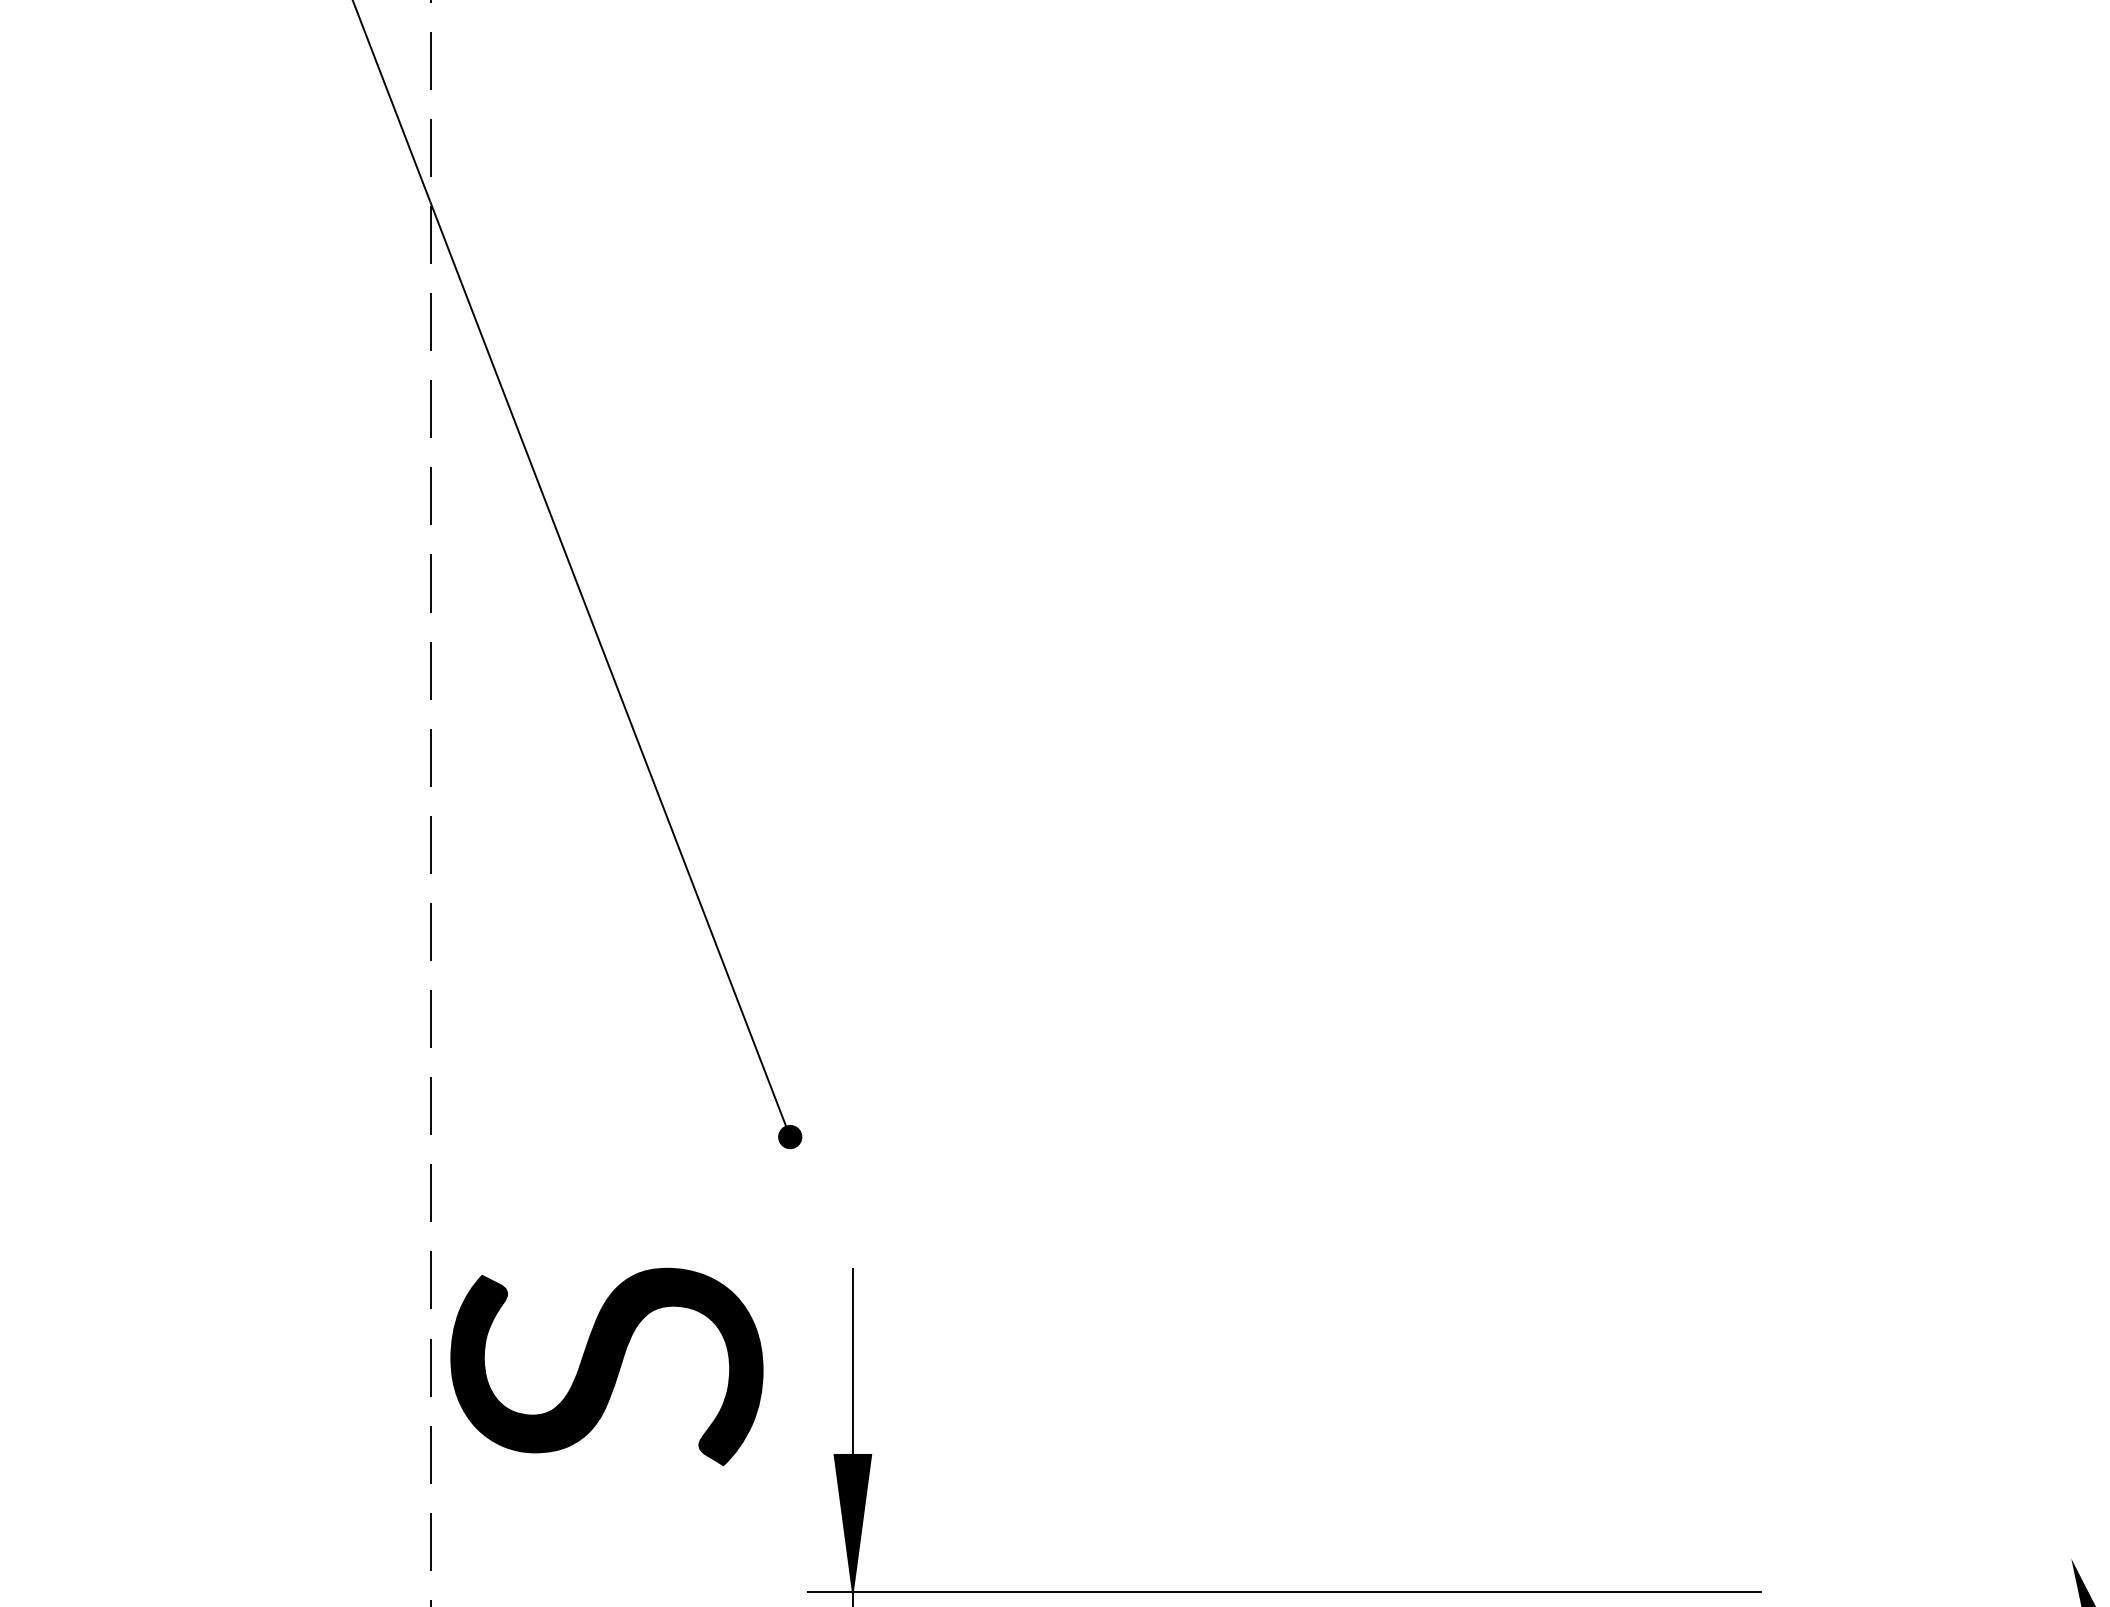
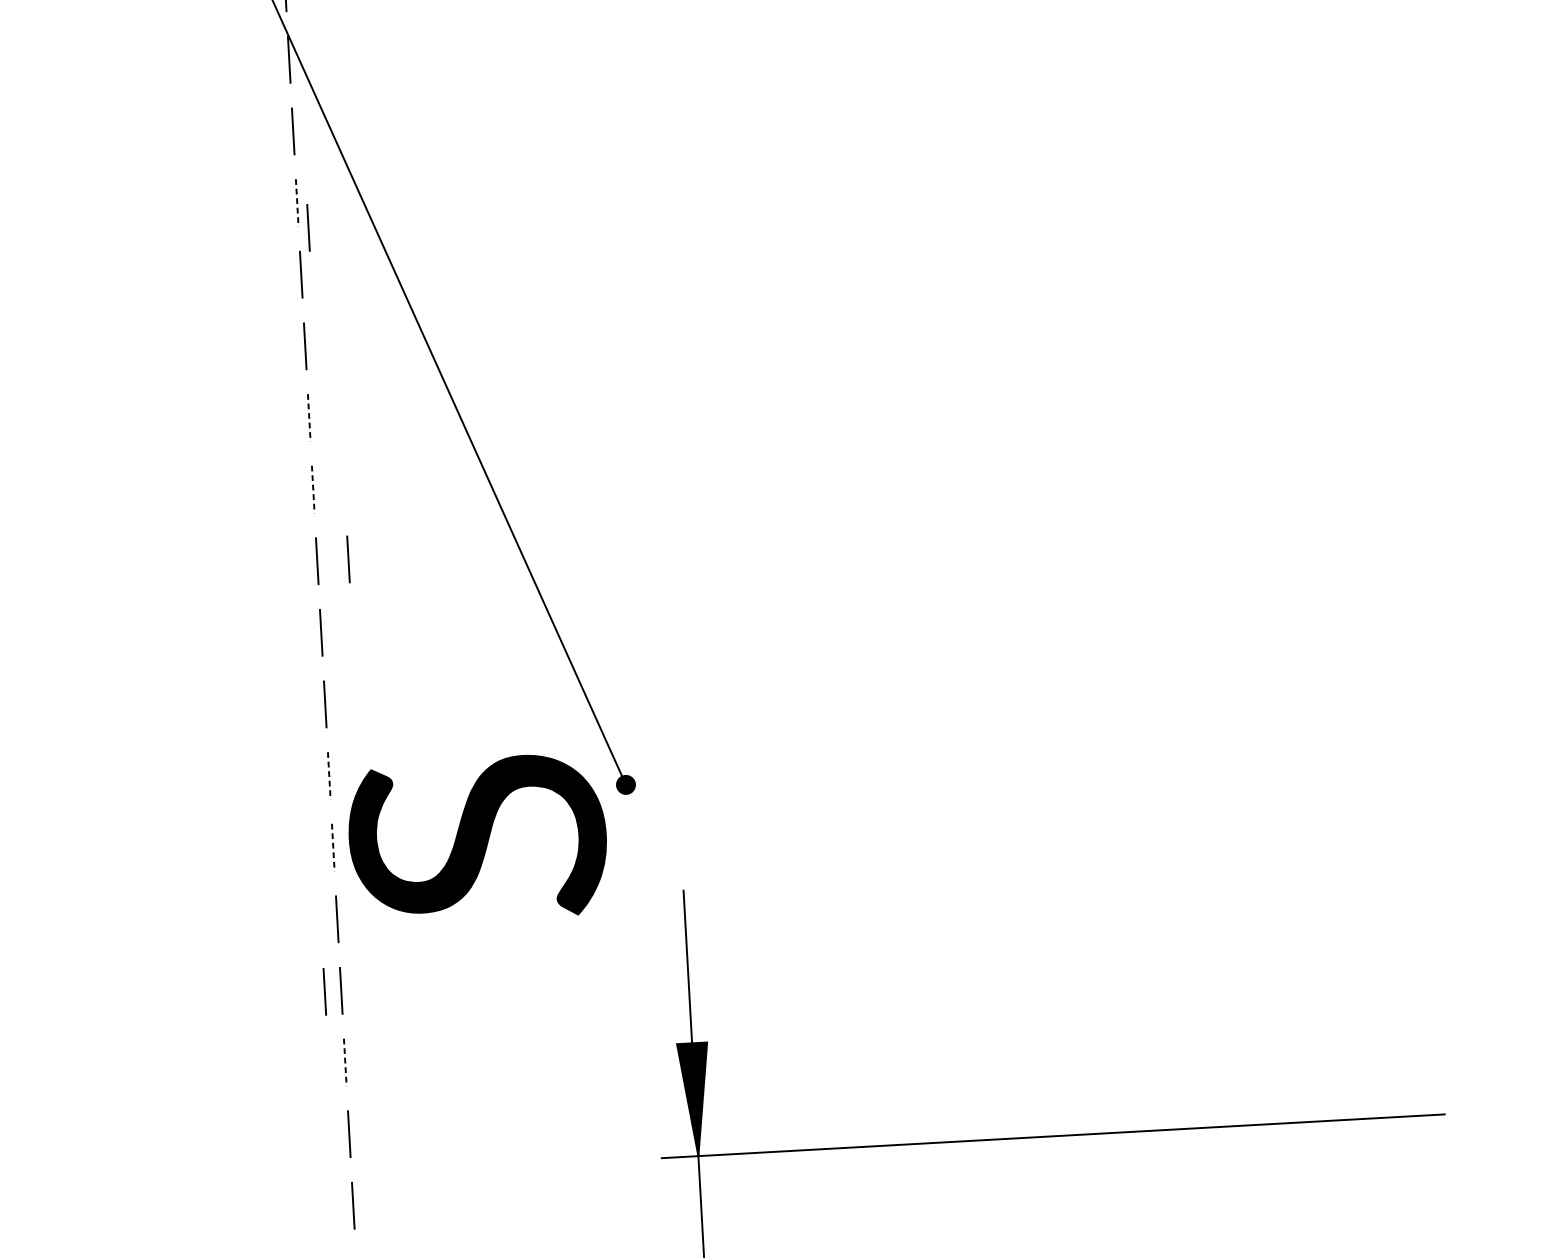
line: (431, 409) -> (297, 203), solid -> dashed
line: (442, 439) -> (308, 227), added
line: (431, 671) -> (309, 418), solid -> dashed
line: (431, 758) -> (313, 490), solid -> dashed
line: (468, 844) -> (348, 559), added
line: (431, 1106) -> (329, 776), solid -> dashed
line: (431, 1193) -> (333, 847), solid -> dashed
text: (606, 1366) -> (477, 838), moved
line: (410, 1367) -> (324, 991), added
line: (431, 1455) -> (345, 1063), solid -> dashed

